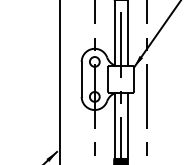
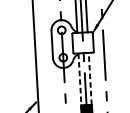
line: (127, 125) -> (90, 78), solid -> dashed
line: (114, 126) -> (79, 80), solid -> dashed

